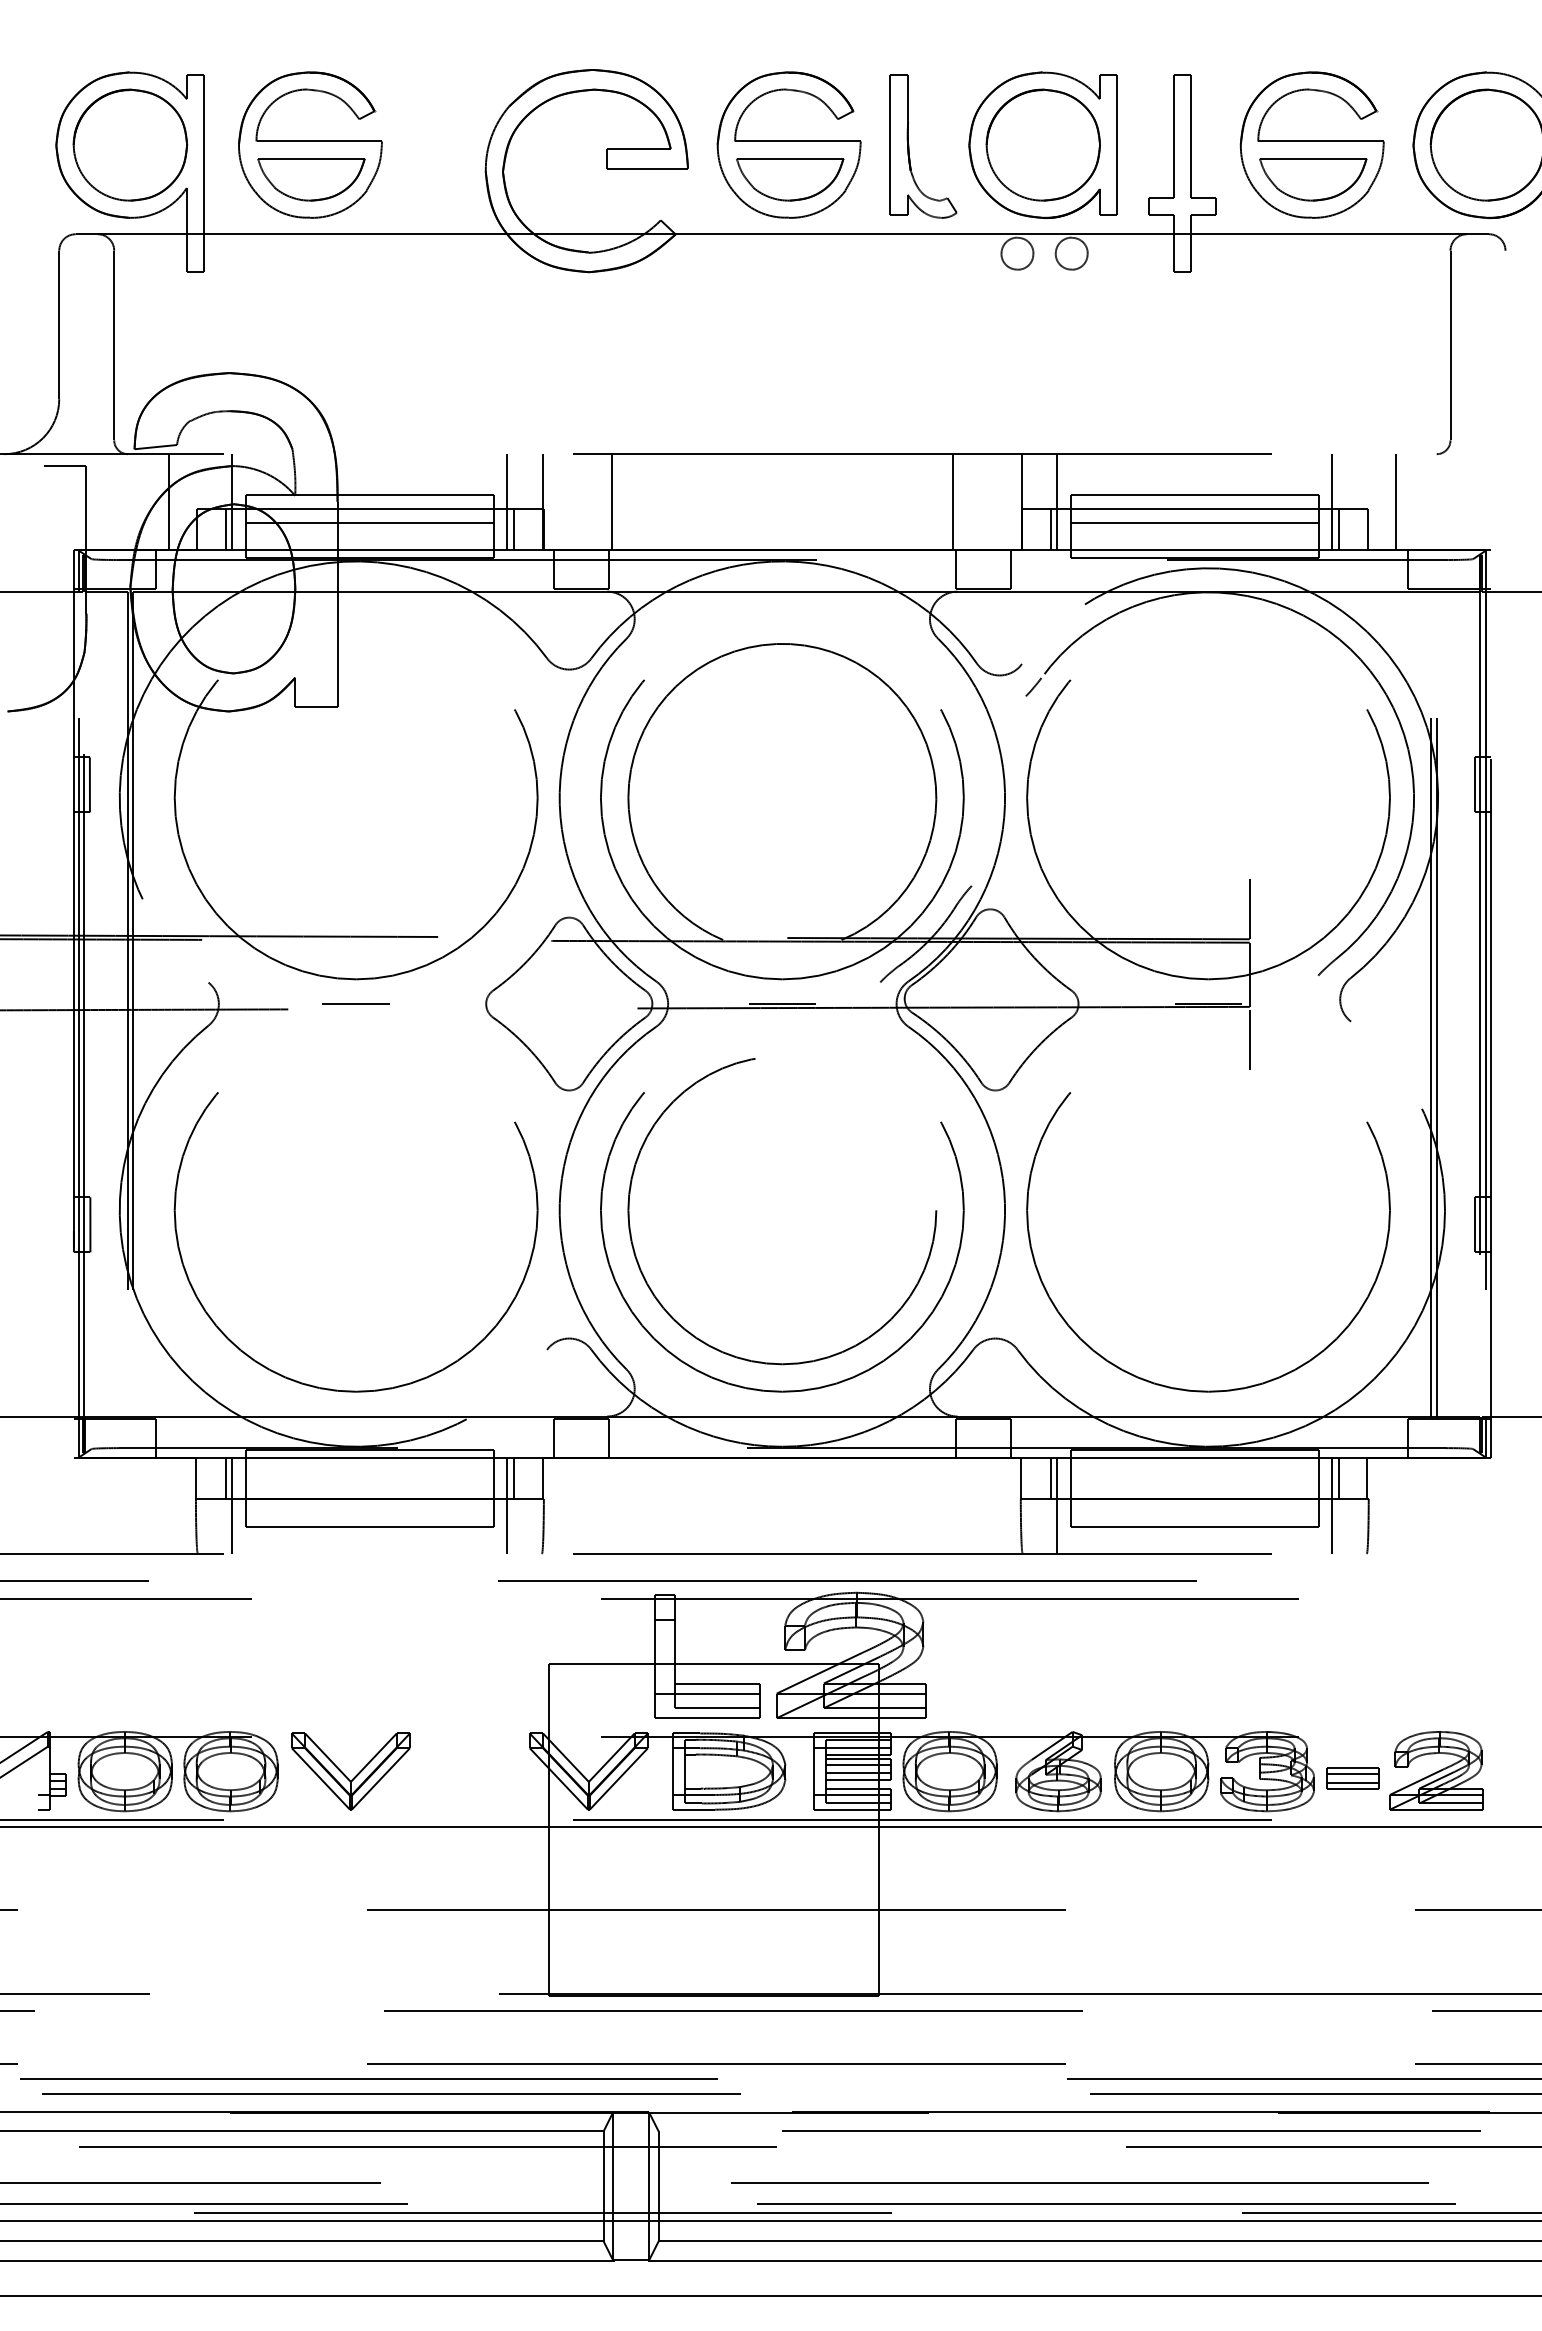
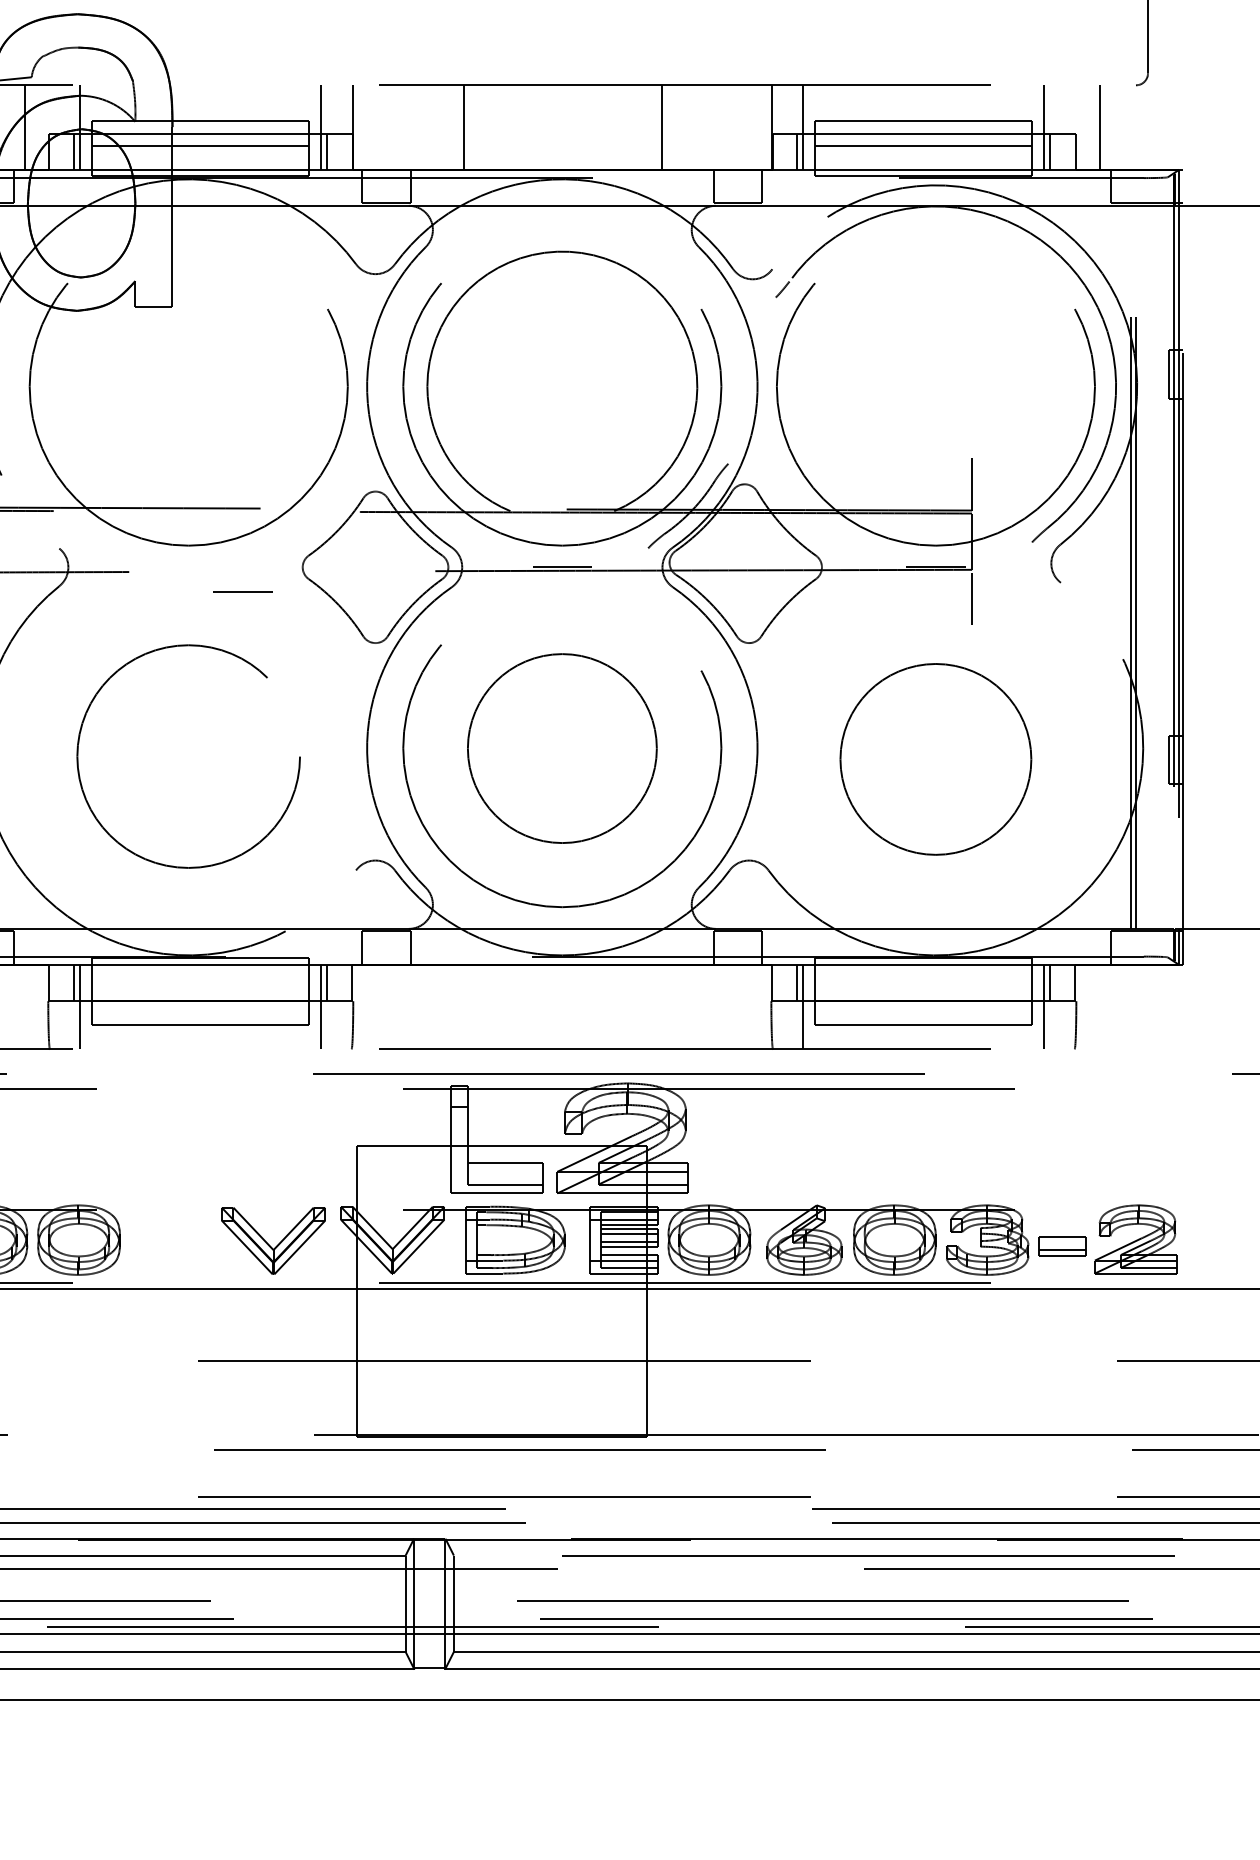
line: (611, 502) -> (463, 127), moved
line: (952, 502) -> (661, 127), moved
line: (355, 1003) -> (242, 591), moved
circle: (782, 1211) -> (562, 749), size x0.7
circle: (355, 1242) -> (188, 776), size x0.7
circle: (1208, 1242) -> (935, 776), size x0.6
line: (707, 1693) -> (496, 1171), removed
part: (350, 1771) -> (273, 1240), moved
line: (1352, 1774) -> (1062, 1242), removed

